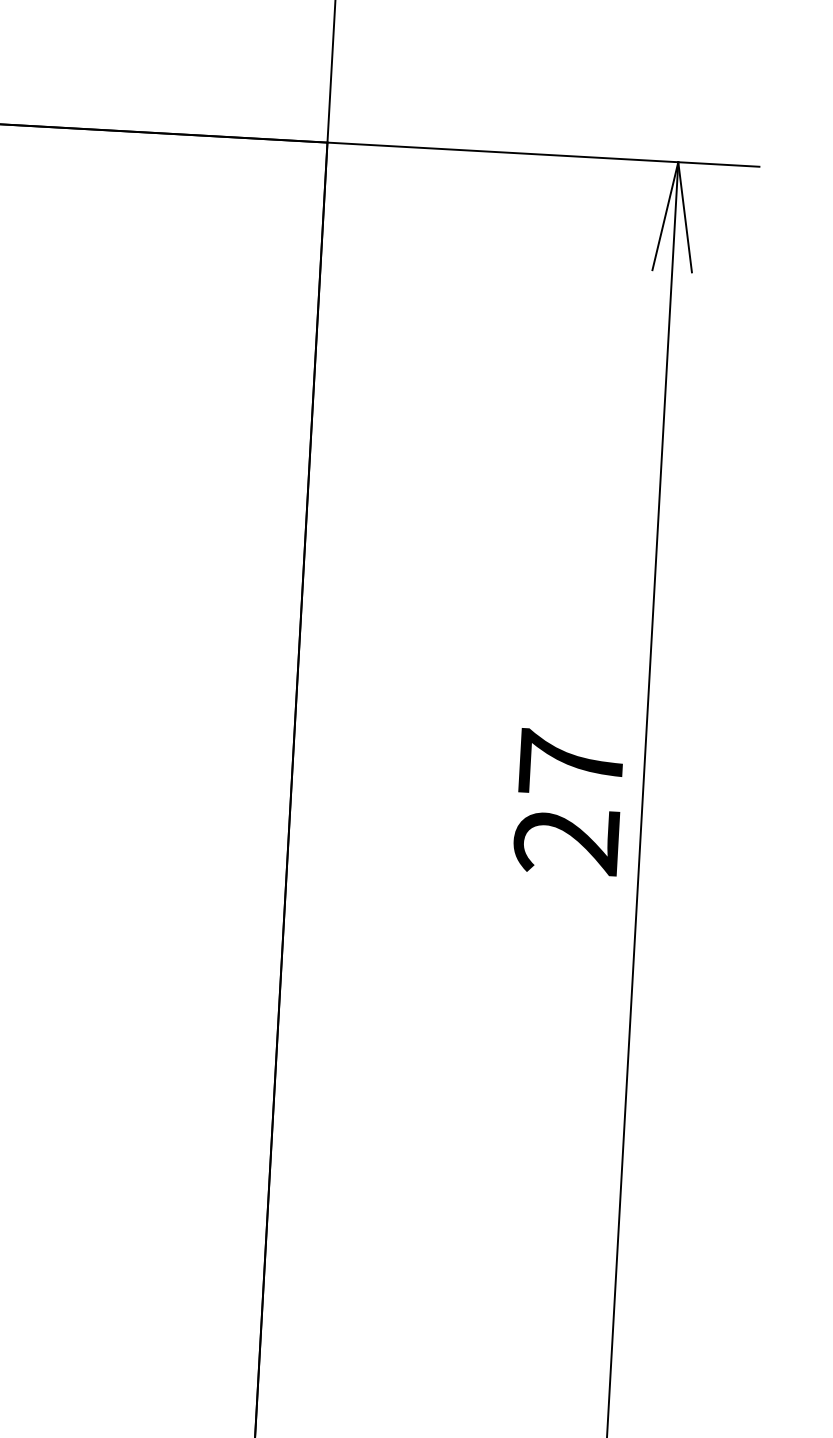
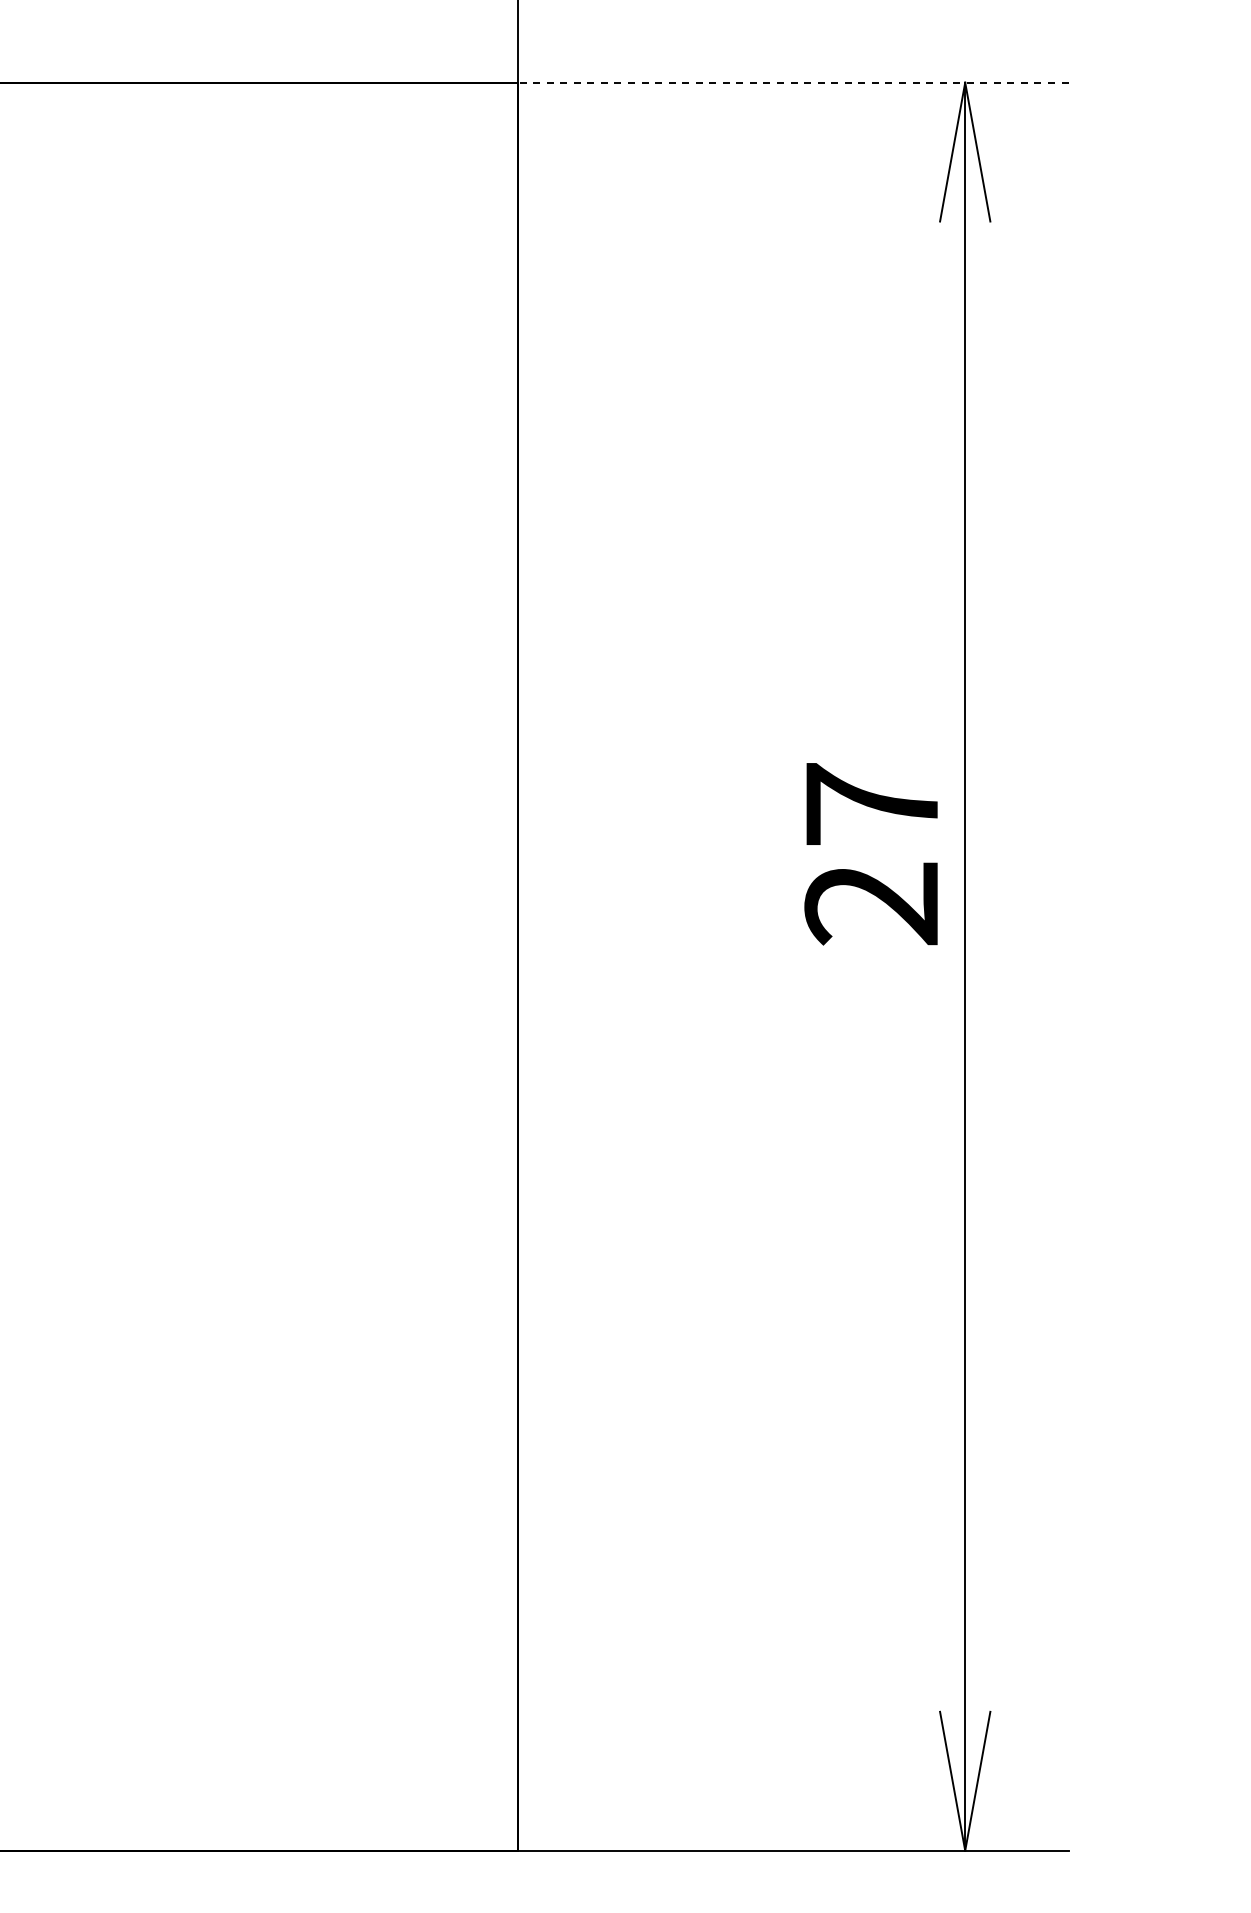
line: (542, 154) -> (792, 82), solid -> dashed
text: (567, 802) -> (870, 854), moved

